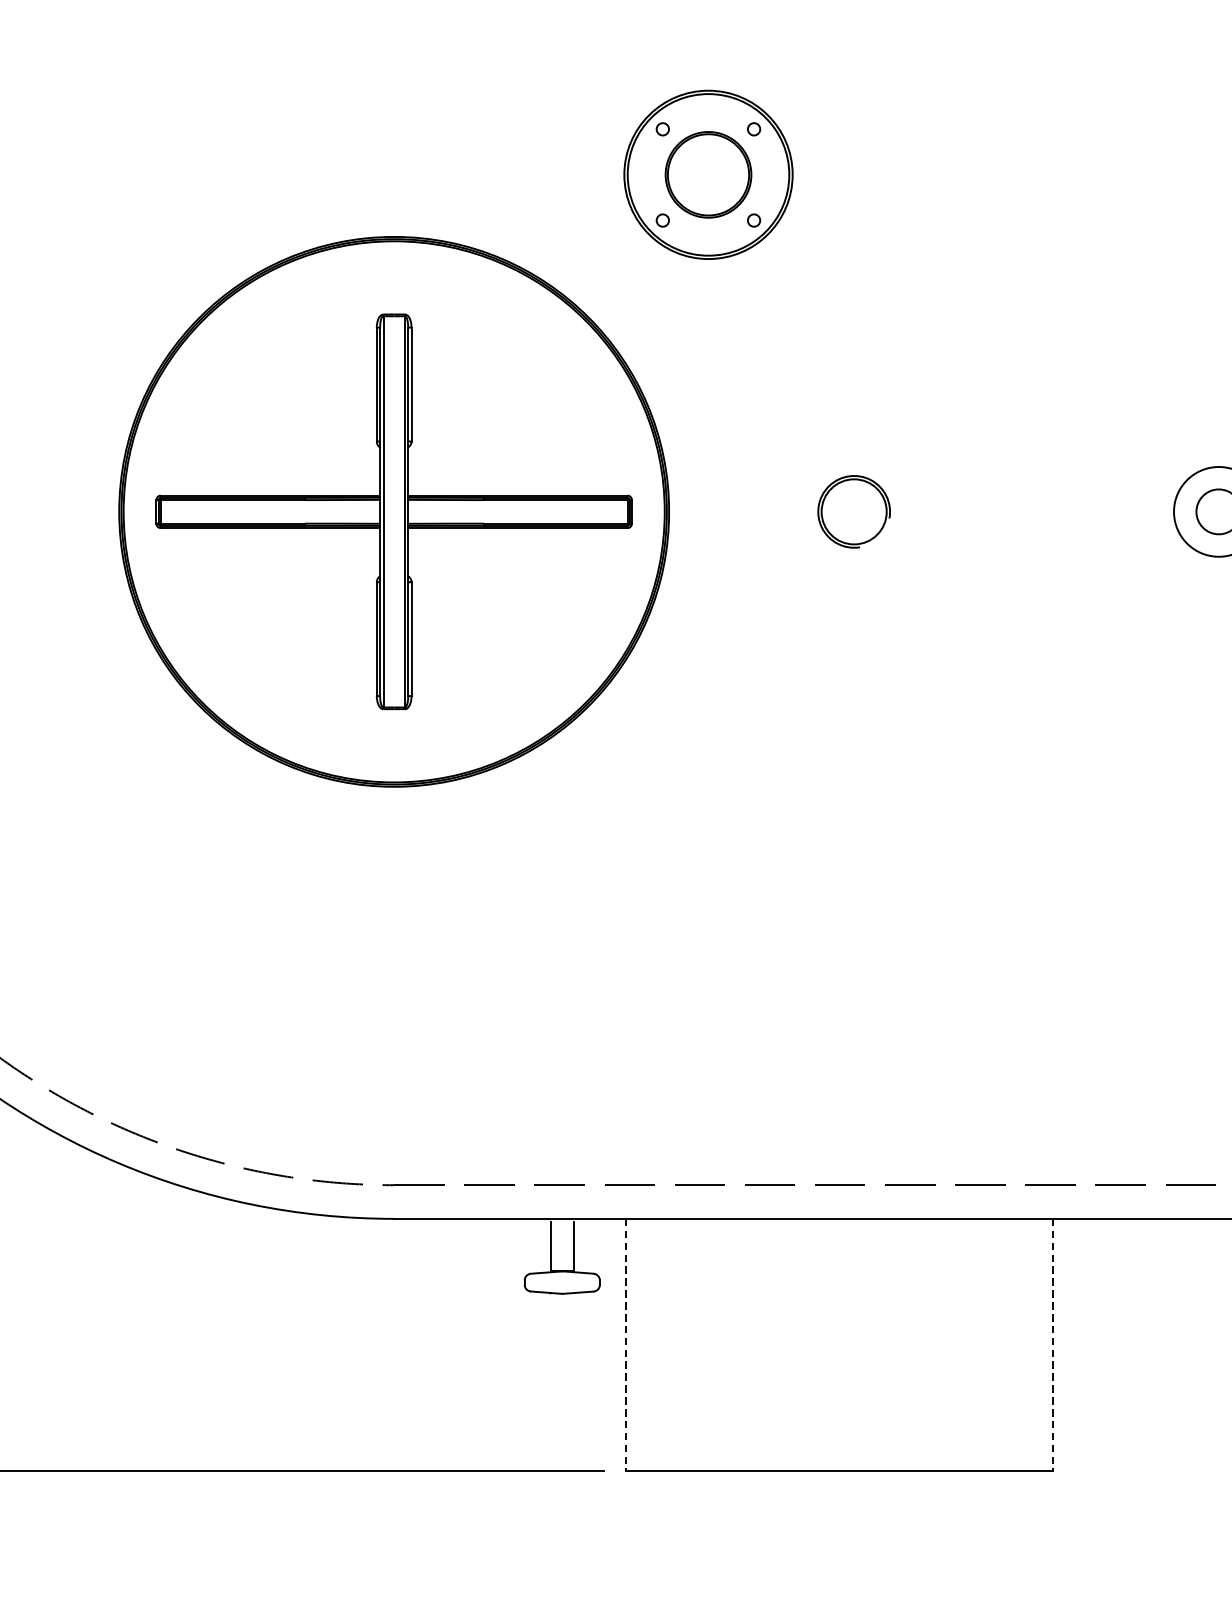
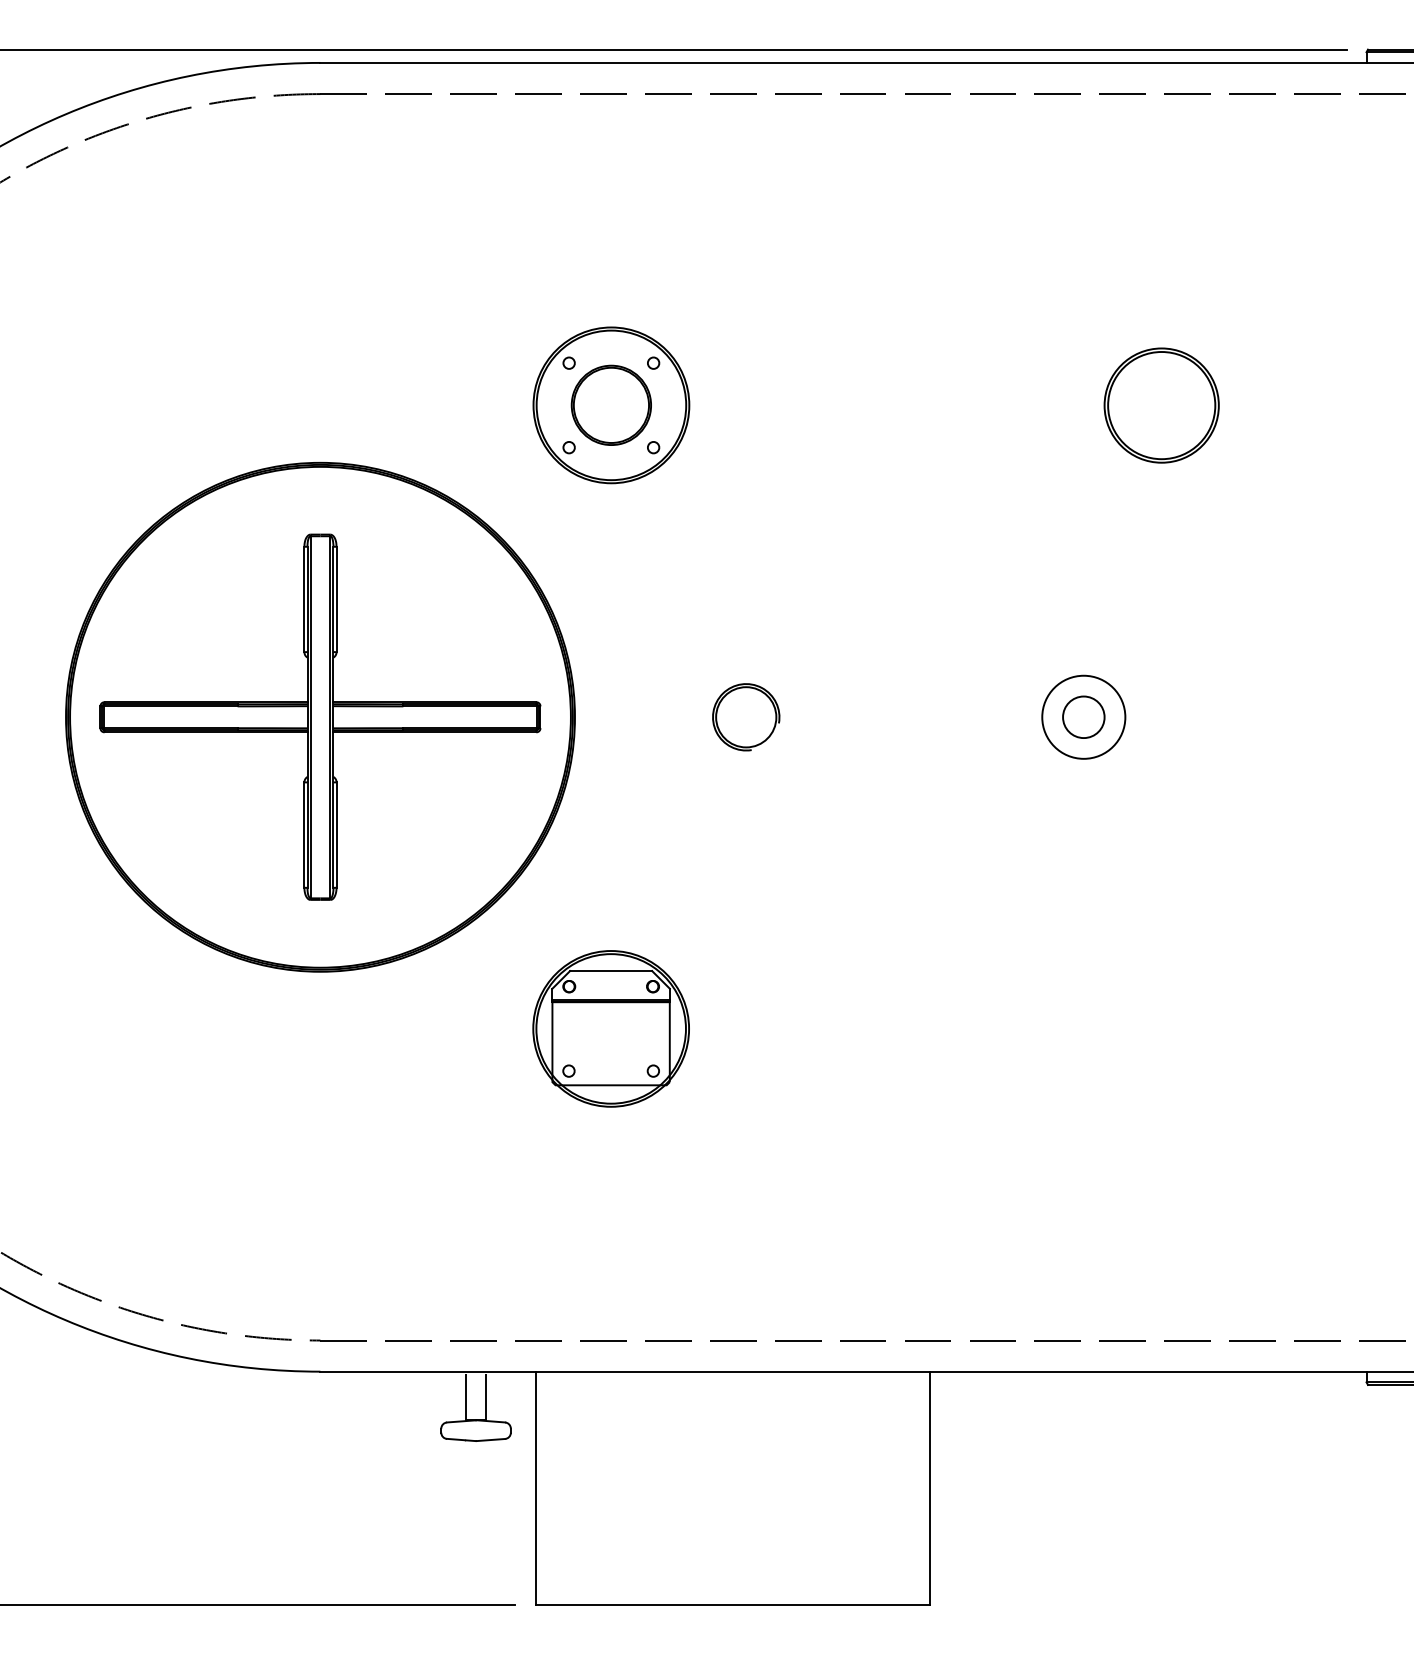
part: (707, 848) -> (610, 1028), added
line: (626, 1345) -> (535, 1488), dashed -> solid
line: (1053, 1345) -> (930, 1488), dashed -> solid

